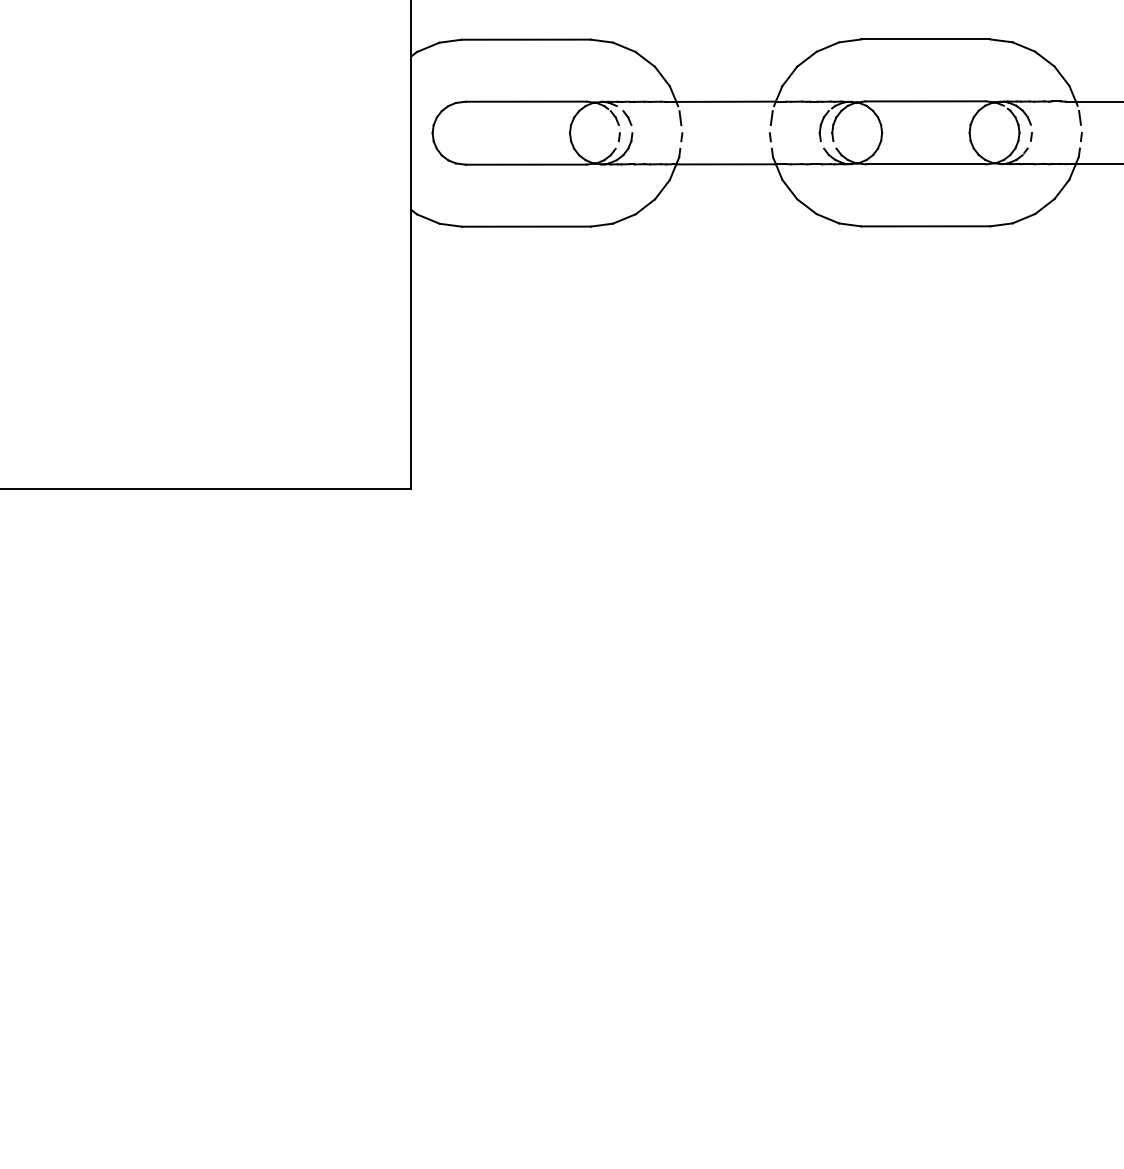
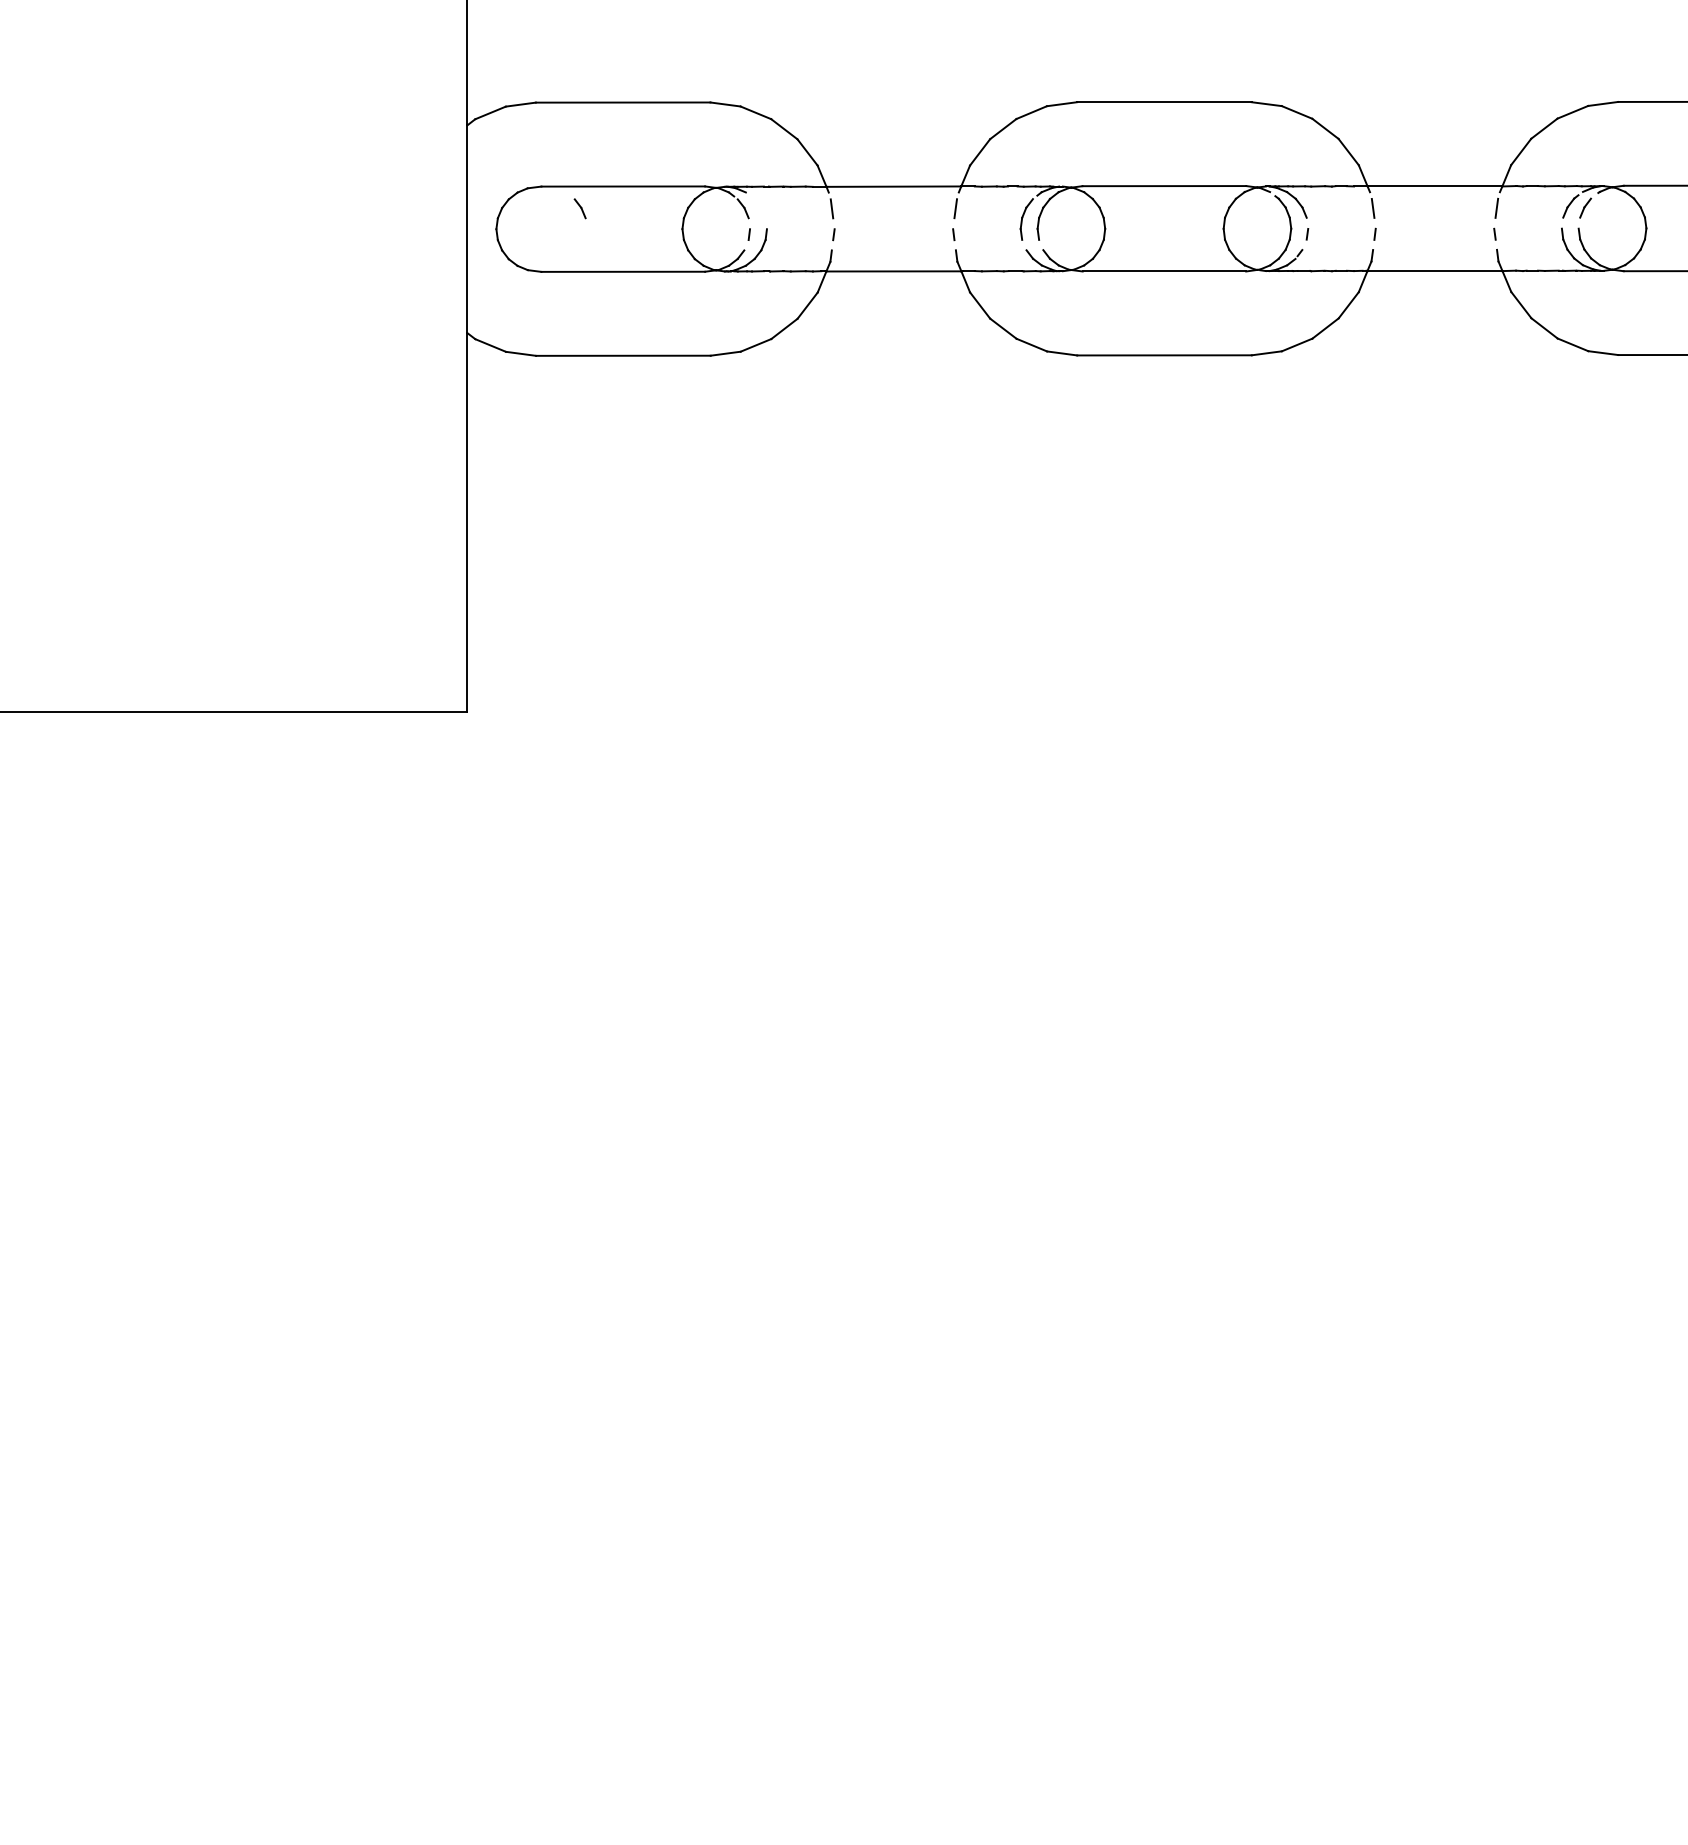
part: (626, 117) -> (579, 208), moved

